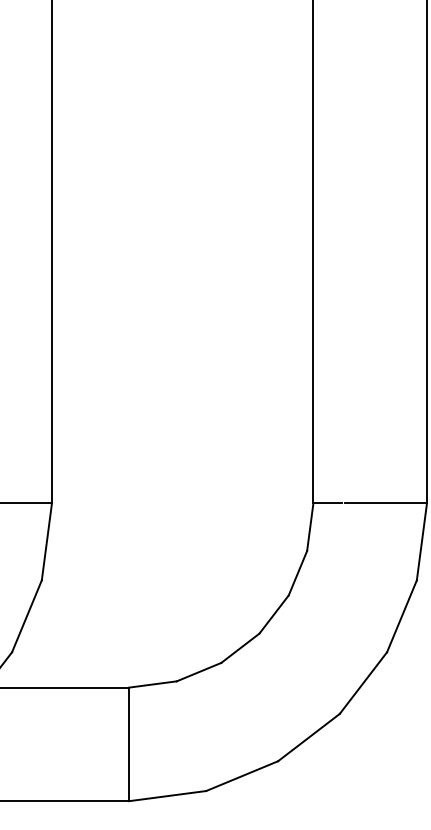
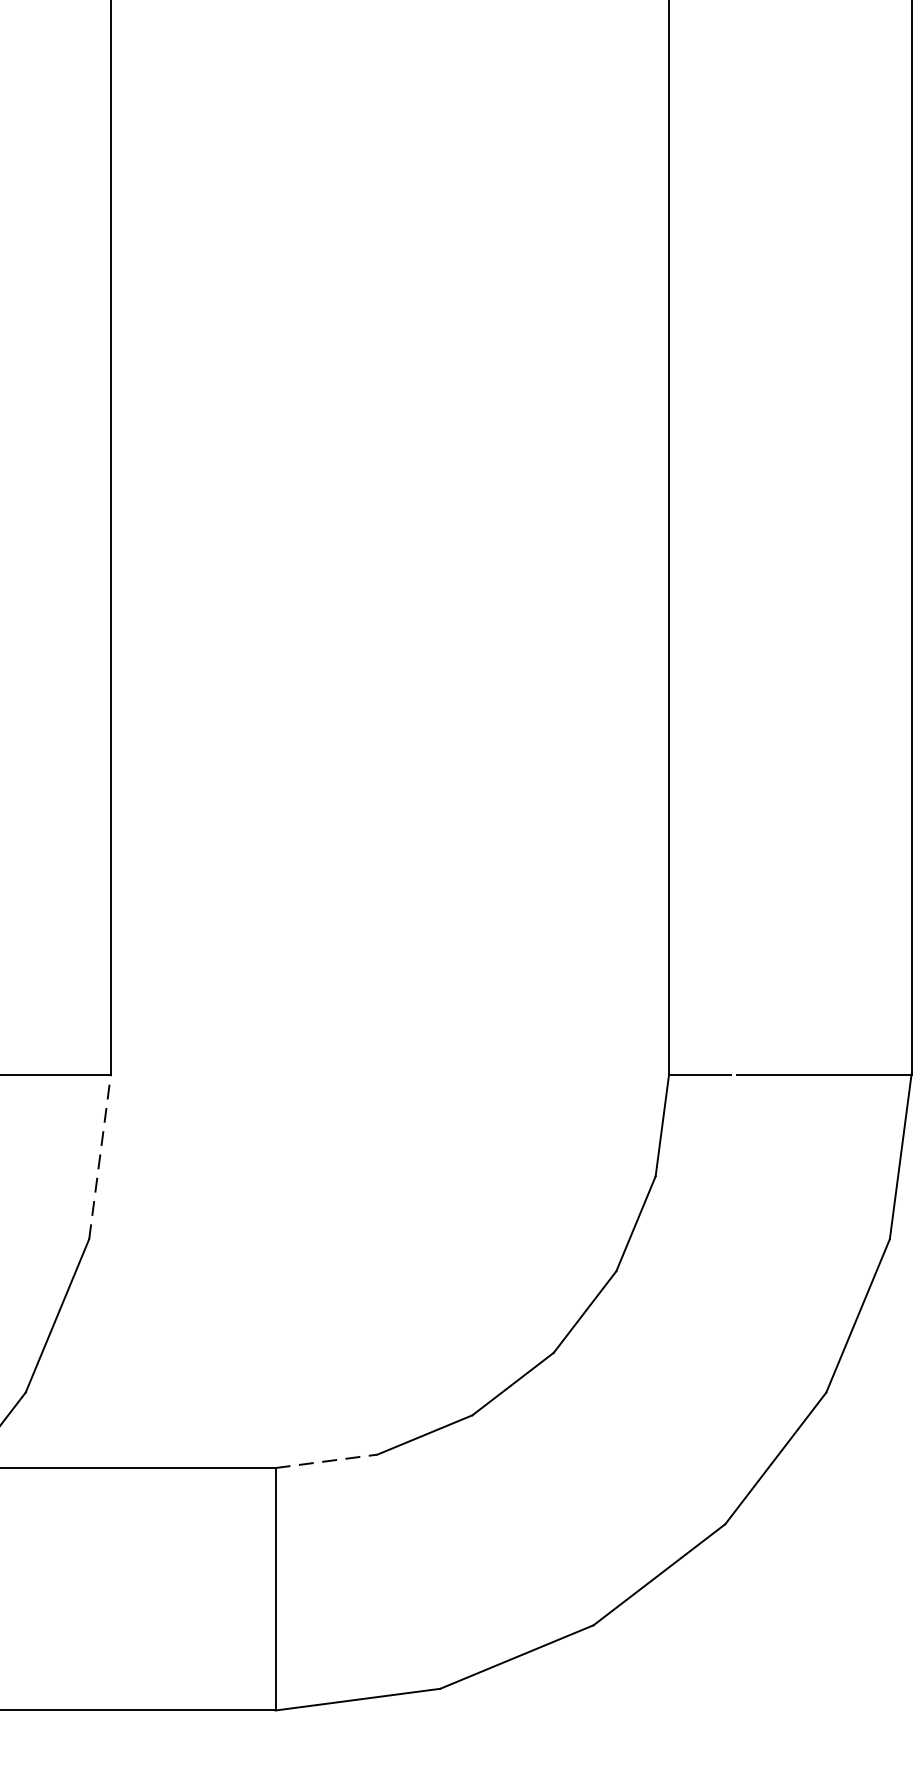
line: (46, 541) -> (99, 1156), solid -> dashed
line: (153, 684) -> (327, 1461), solid -> dashed

